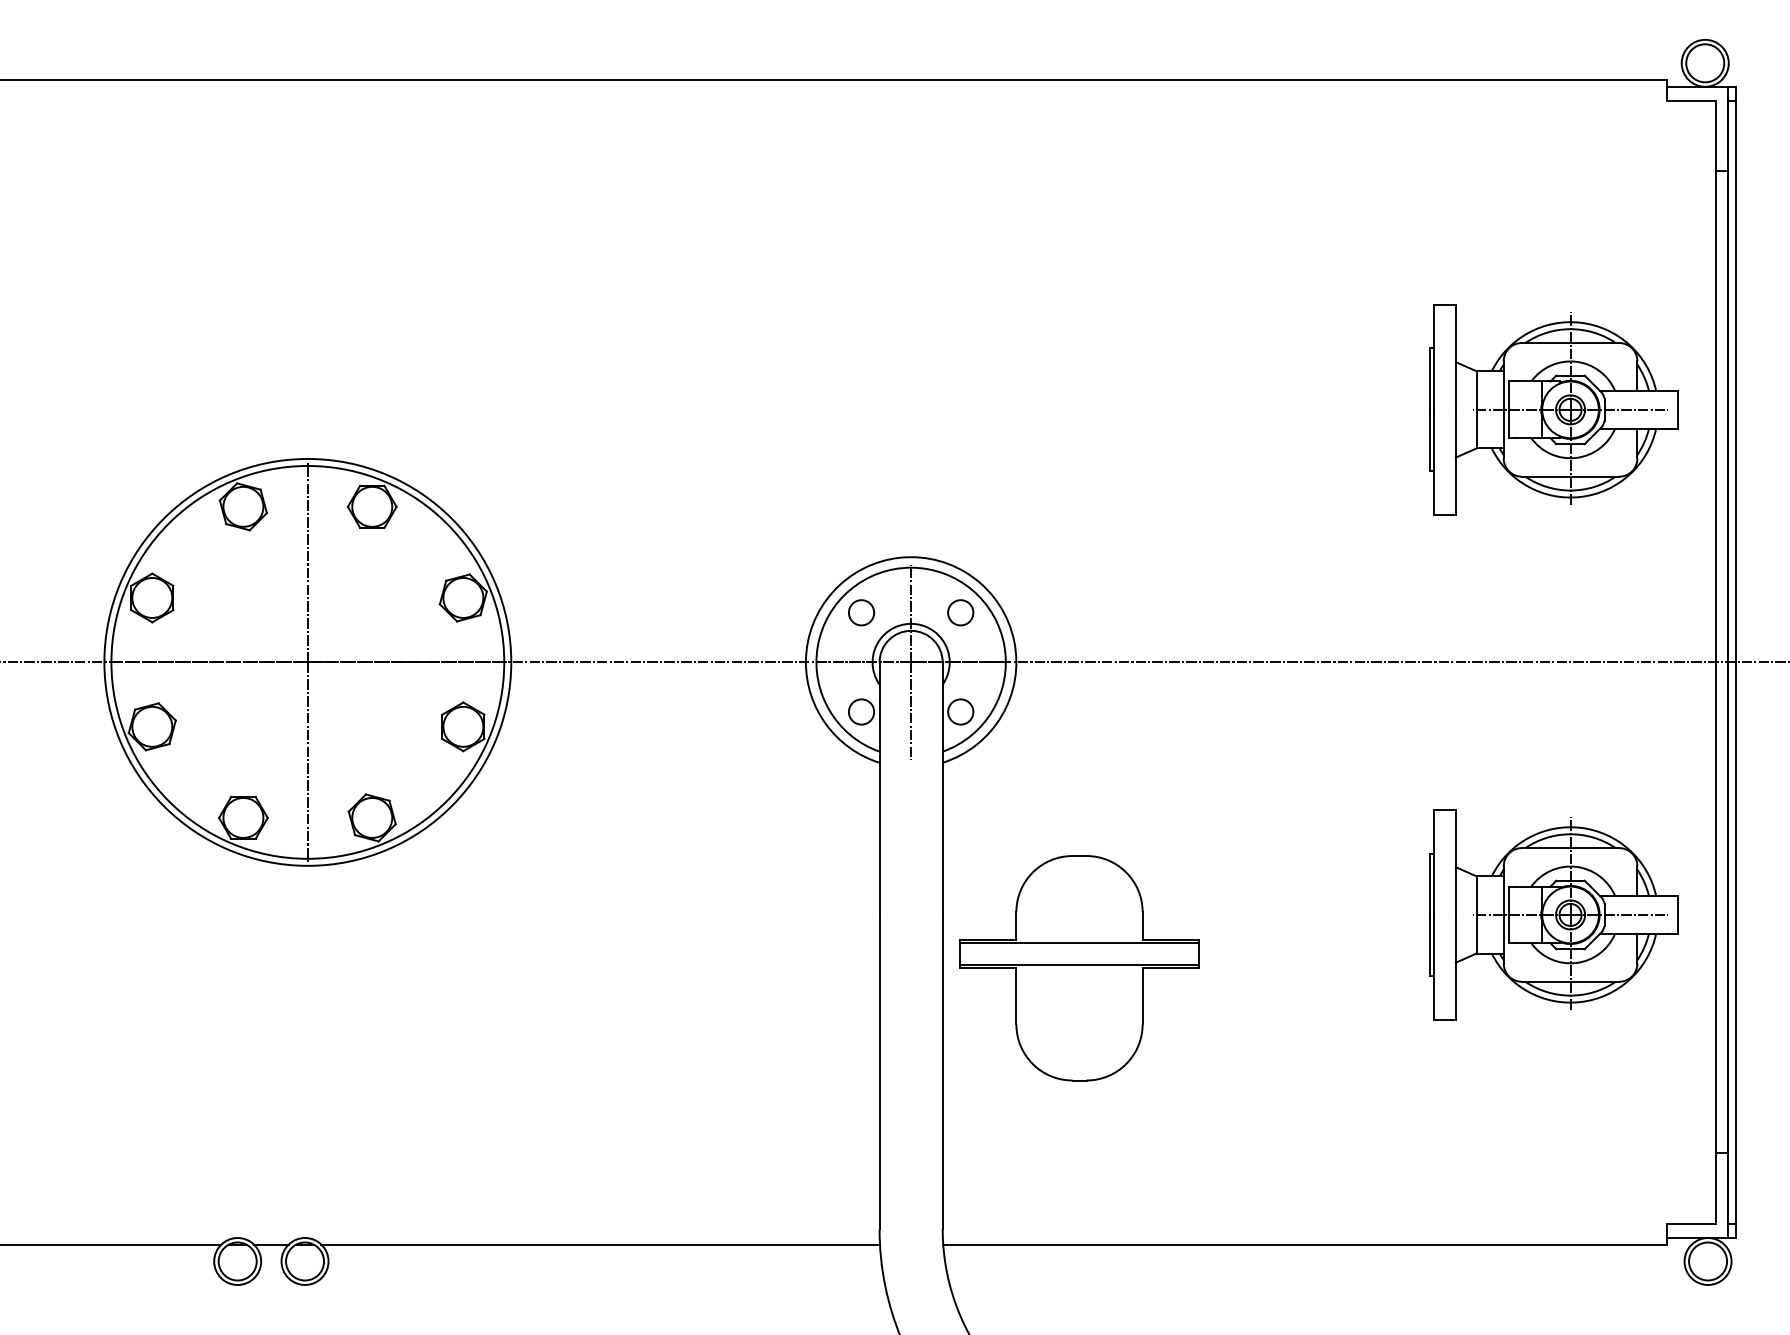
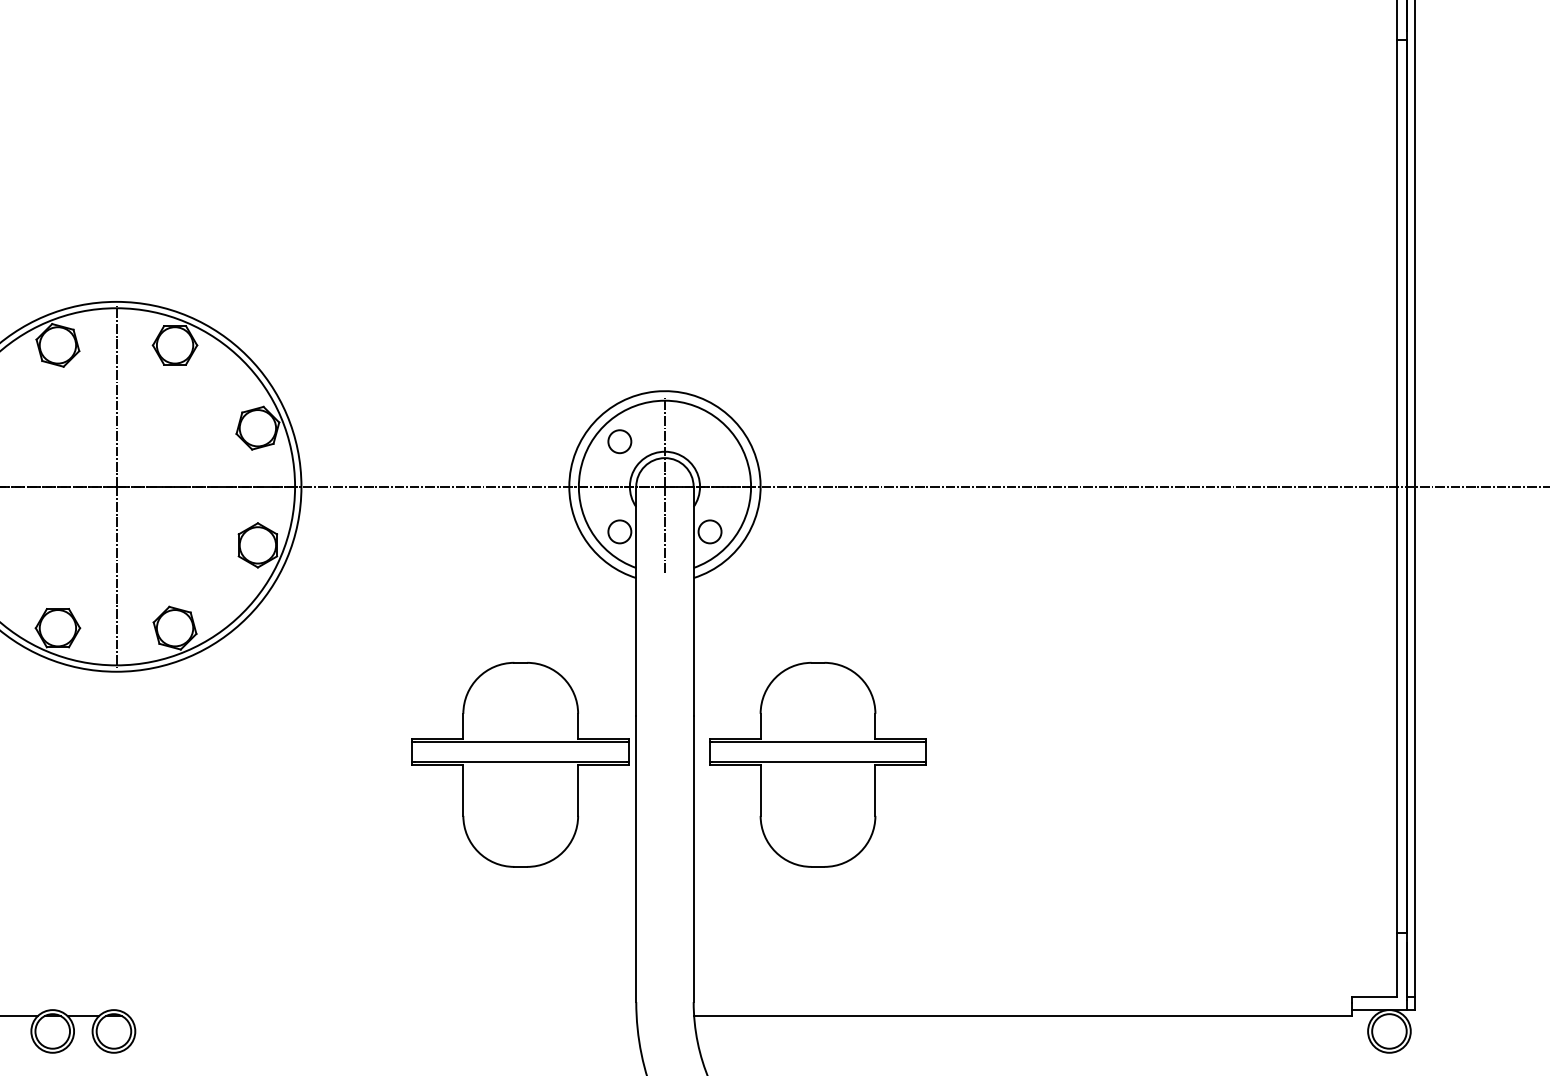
part: (1553, 409) -> (1248, 256), removed
circle: (960, 612) -> (709, 441), removed
part: (1553, 914) -> (1248, 715), removed
part: (752, 968) -> (520, 765), added
line: (600, 1244) -> (382, 1015), removed

